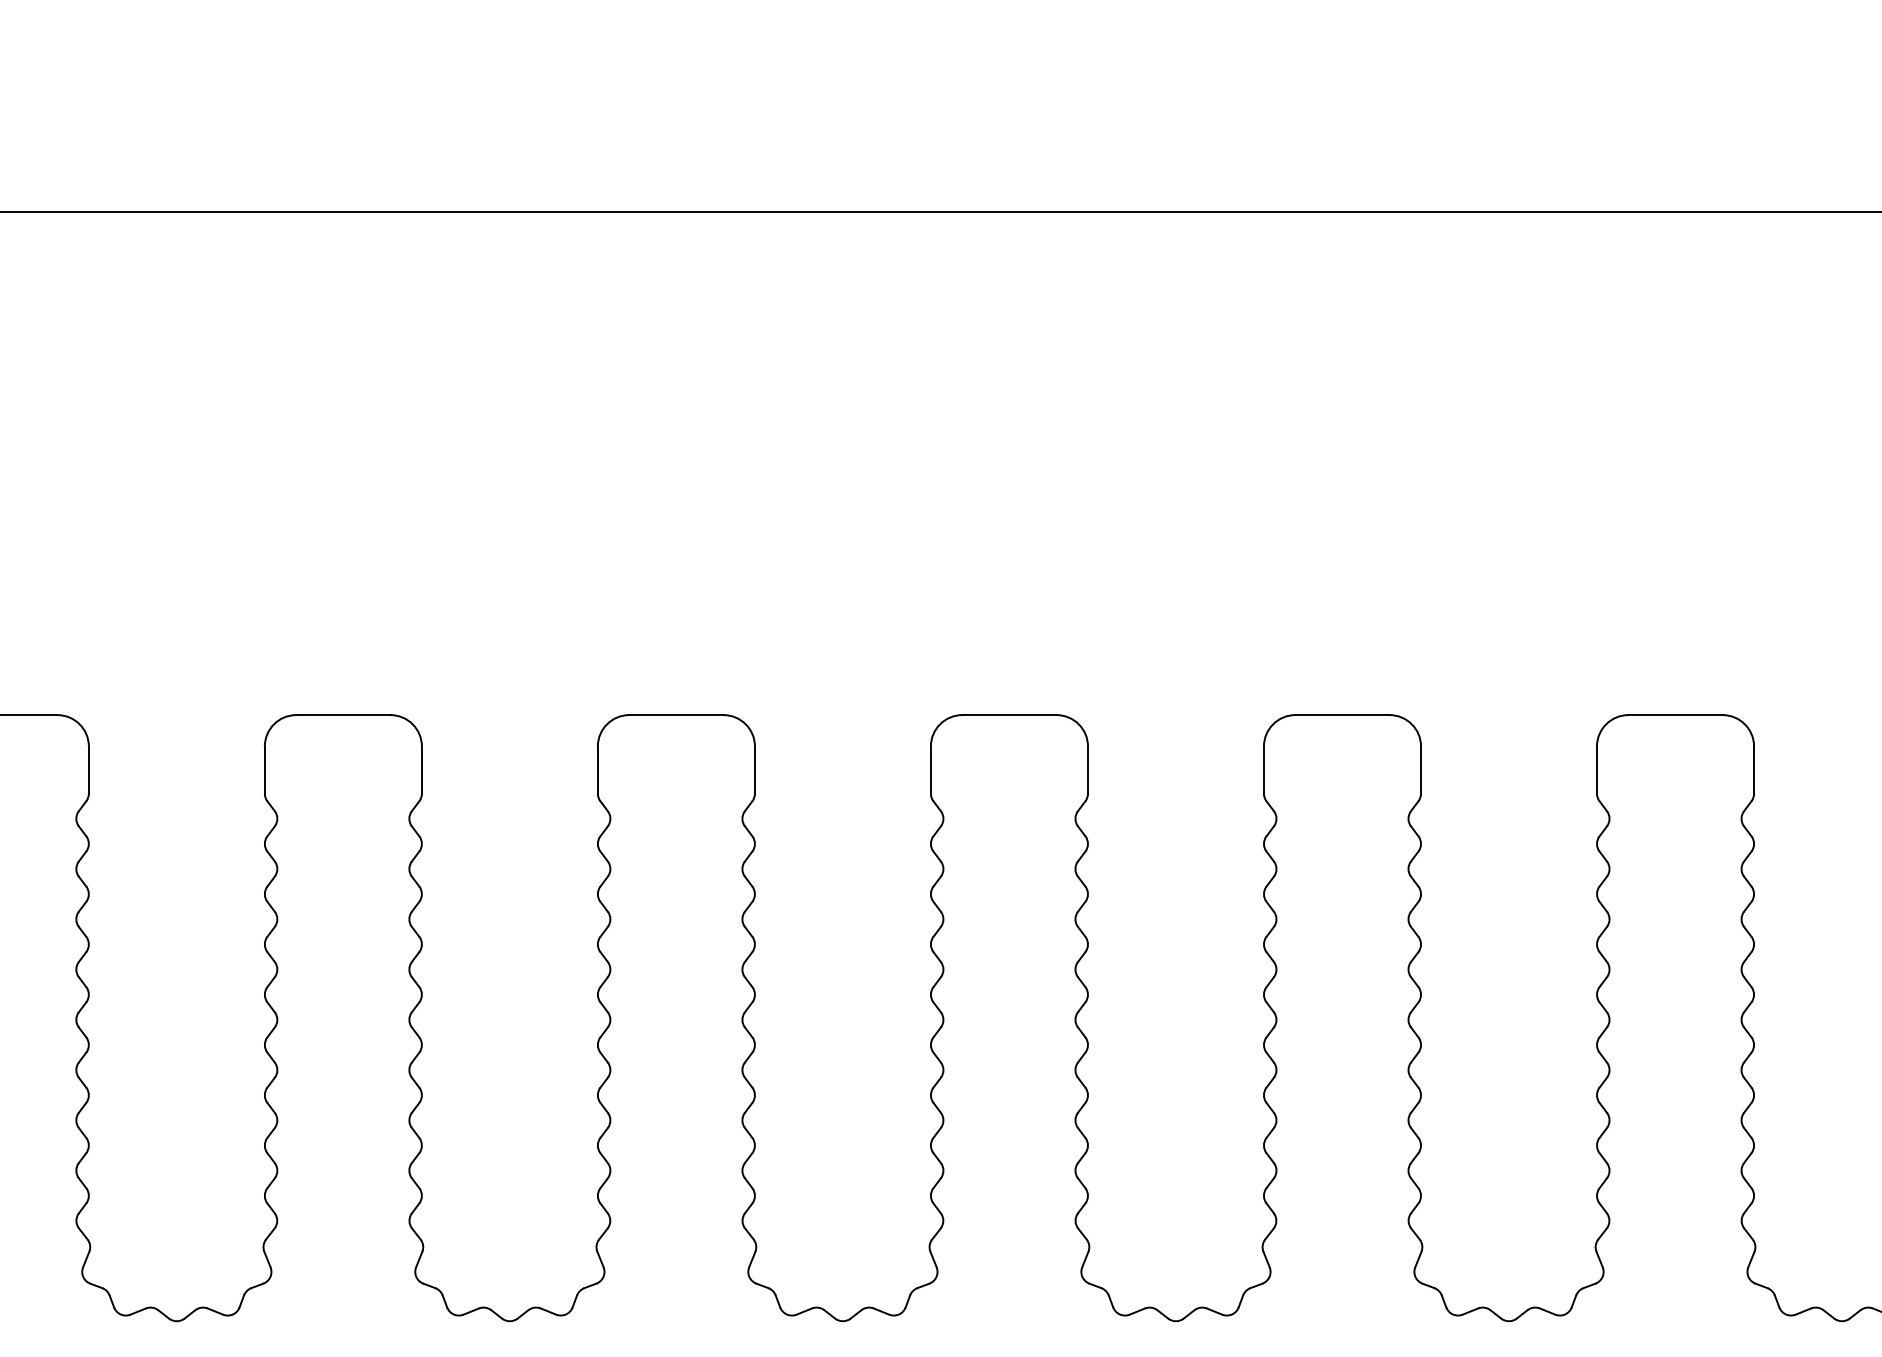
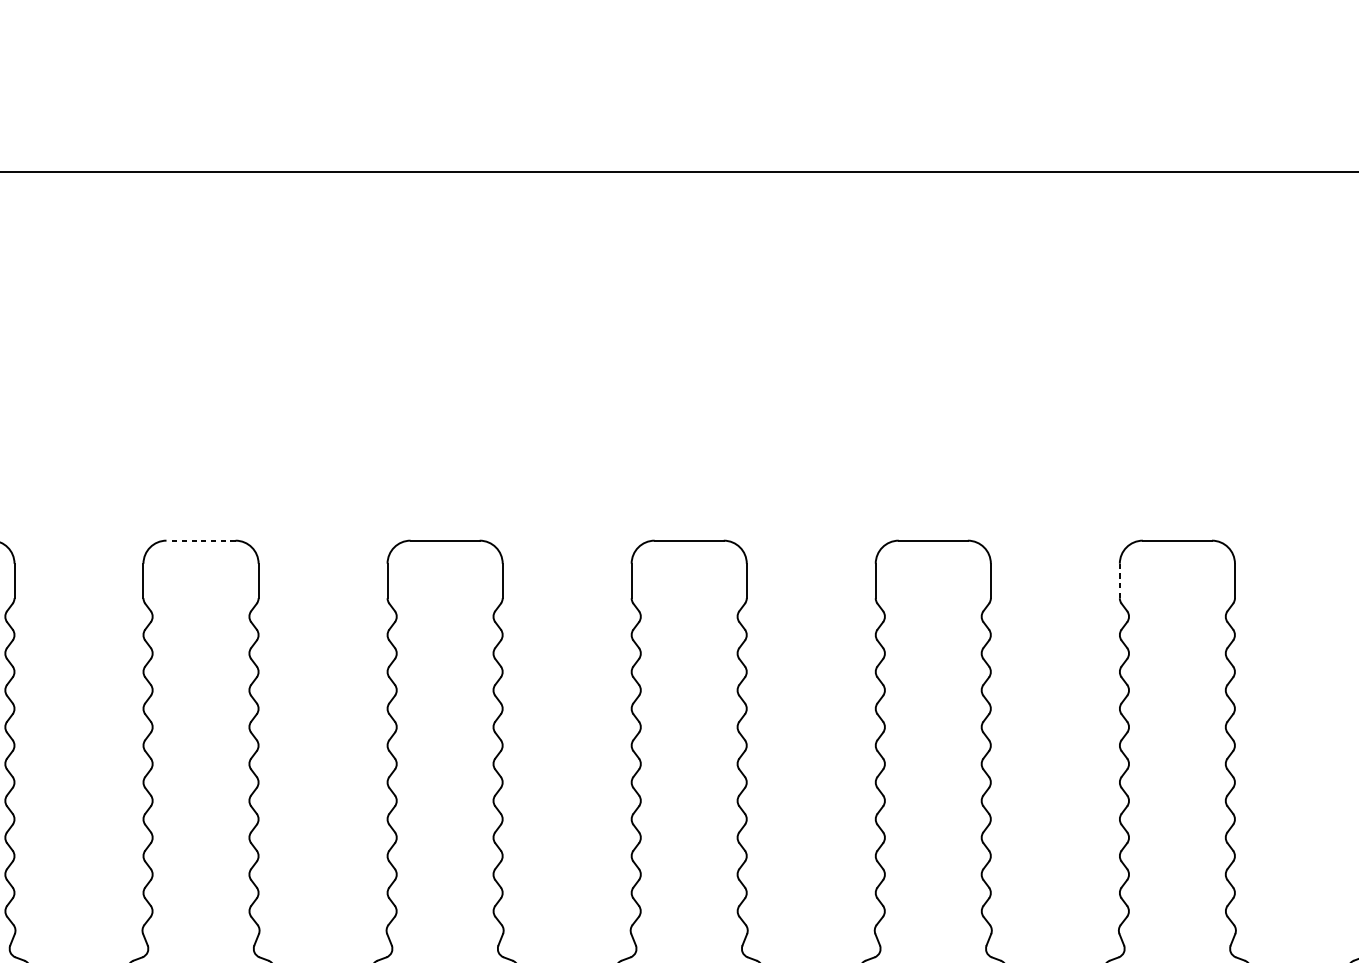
line: (342, 715) -> (200, 540), solid -> dashed
line: (1596, 770) -> (1119, 581), solid -> dashed

